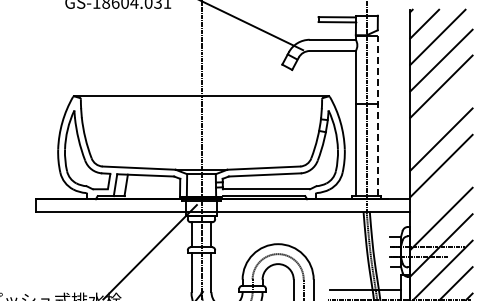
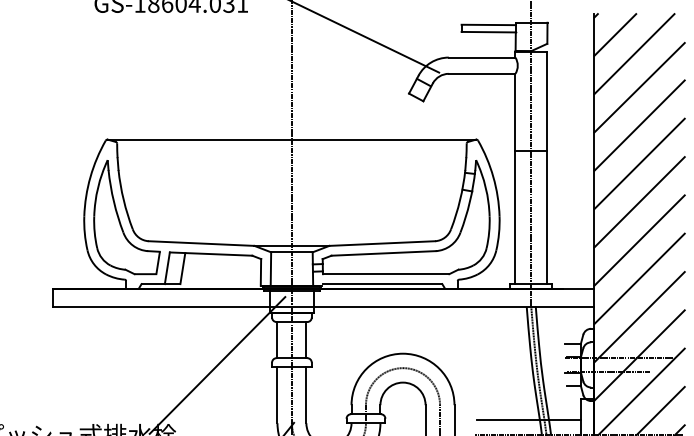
line: (441, 113) -> (639, 164), added
line: (377, 115) -> (546, 167), dashed -> solid
line: (441, 192) -> (639, 278), added

